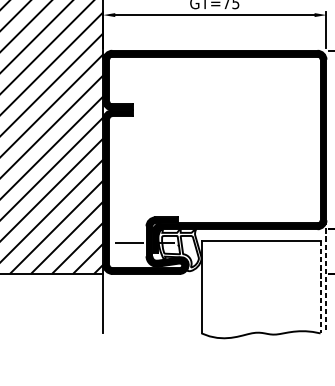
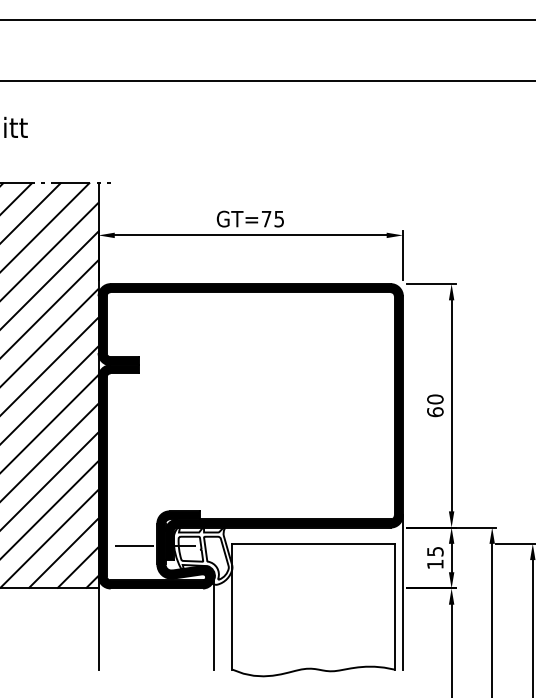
line: (326, 277) -> (402, 593), dashed -> solid
line: (320, 287) -> (394, 606), dashed -> solid
line: (188, 299) -> (214, 623), added

